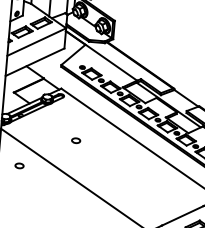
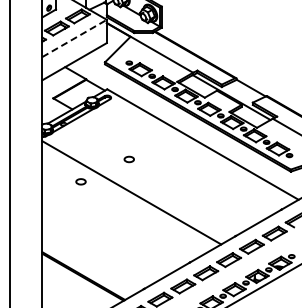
line: (37, 42) -> (75, 38), solid -> dashed
part: (75, 140) -> (128, 159), moved
part: (19, 165) -> (80, 181), moved

